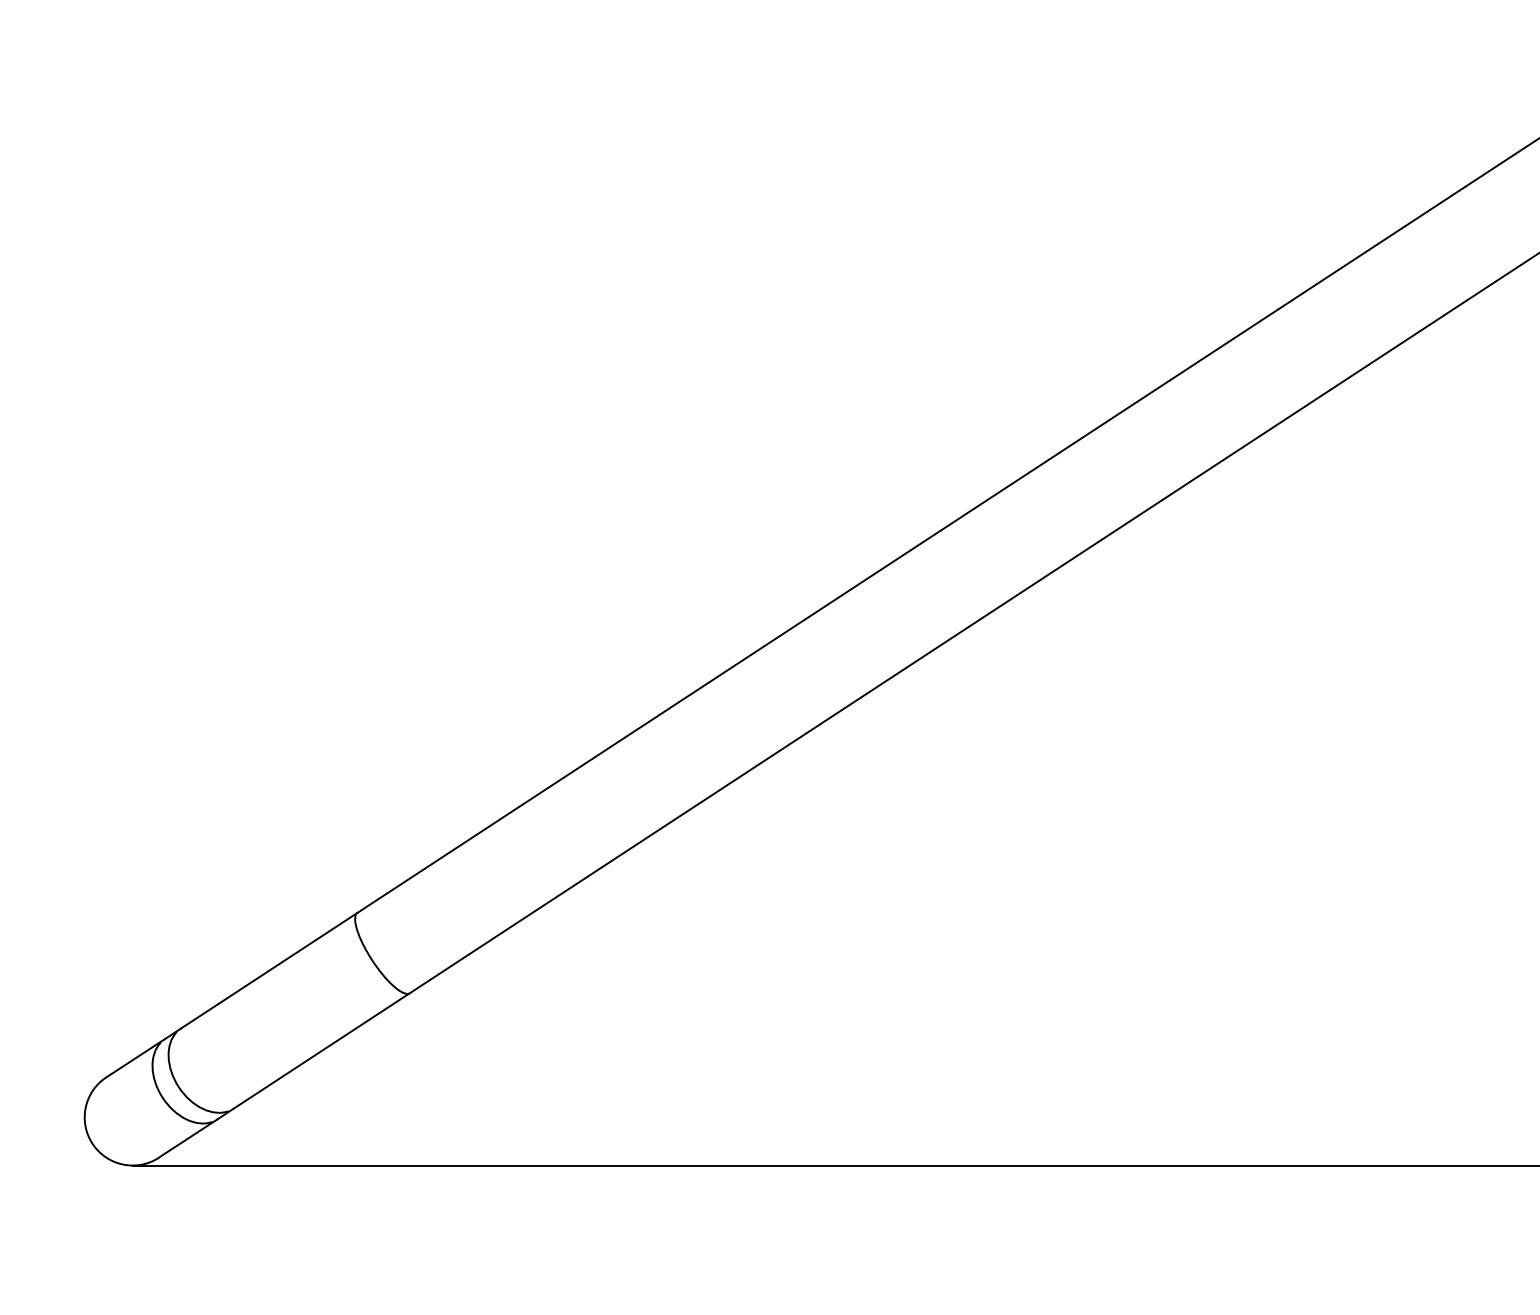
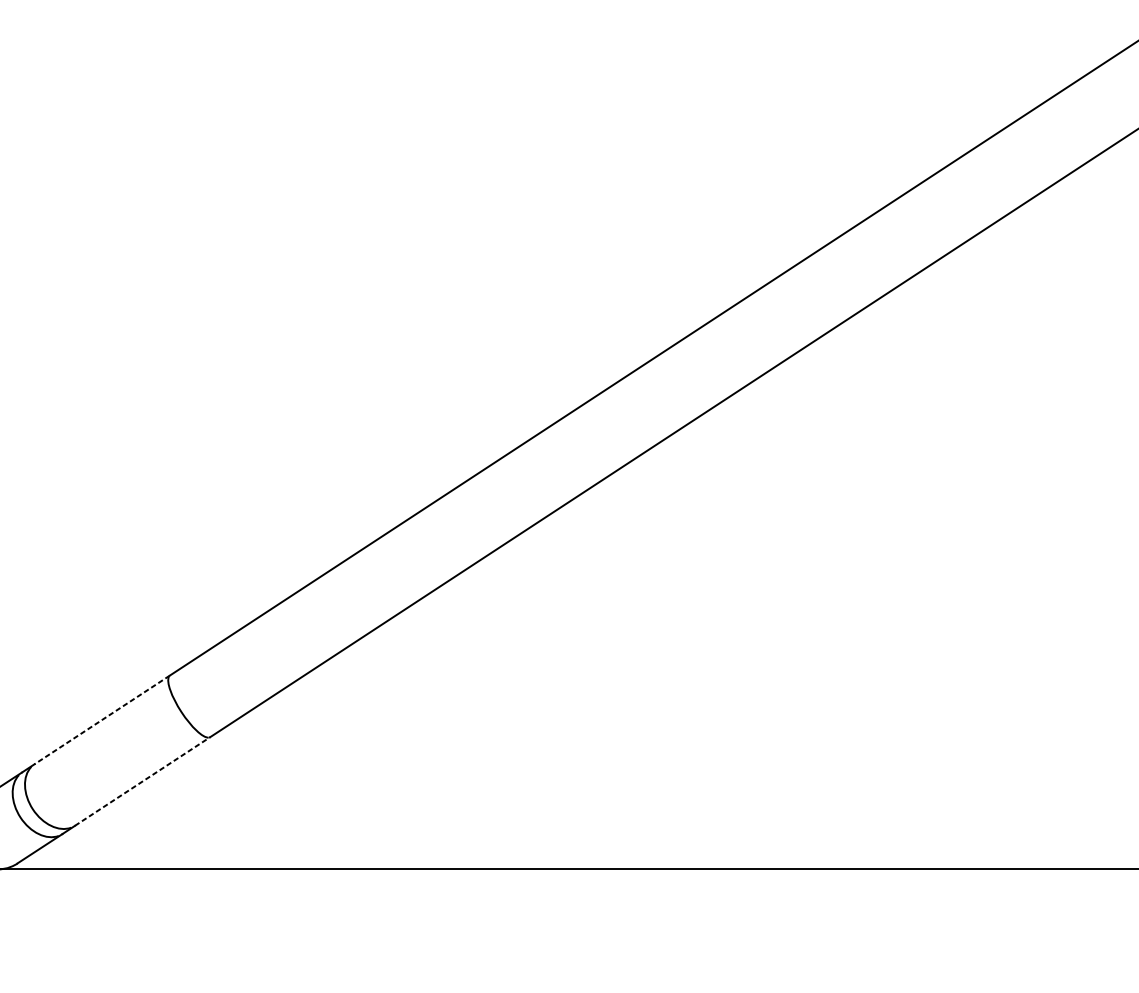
line: (268, 971) -> (101, 720), solid -> dashed
line: (322, 1050) -> (143, 781), solid -> dashed

